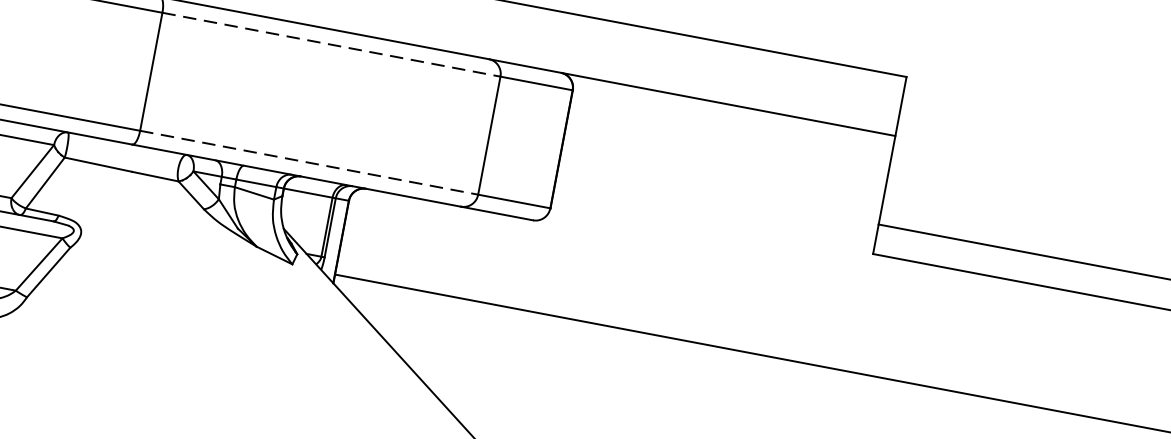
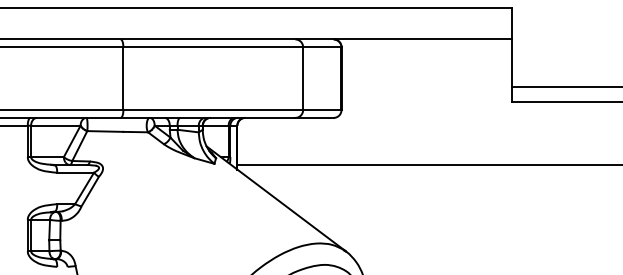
line: (331, 45) -> (213, 47), dashed -> solid
line: (309, 163) -> (213, 110), dashed -> solid

